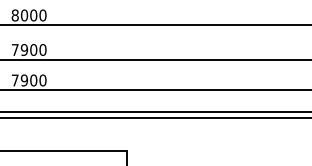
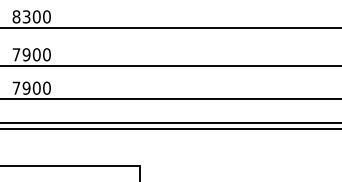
text: (24, 15) -> (26, 16), 8000 -> 8300

